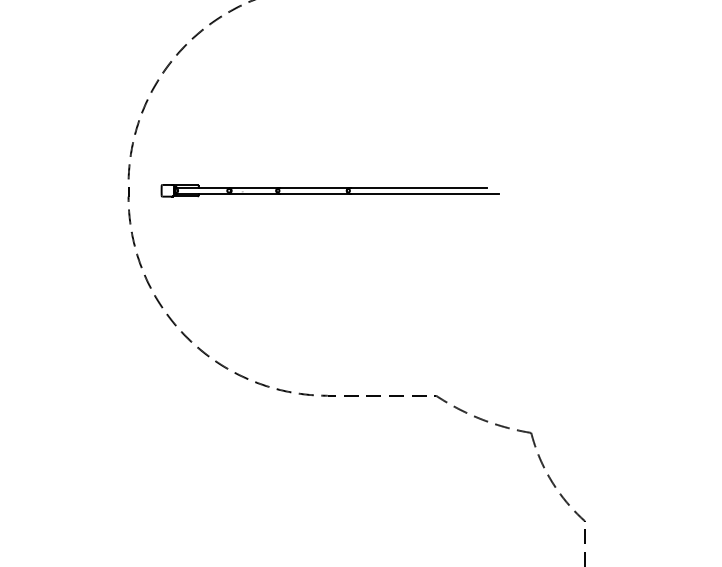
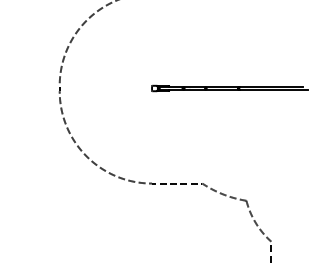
part: (328, 190) -> (229, 88), moved

